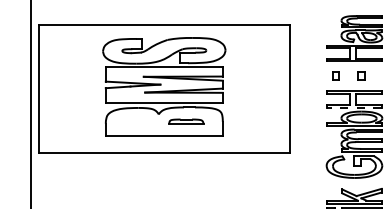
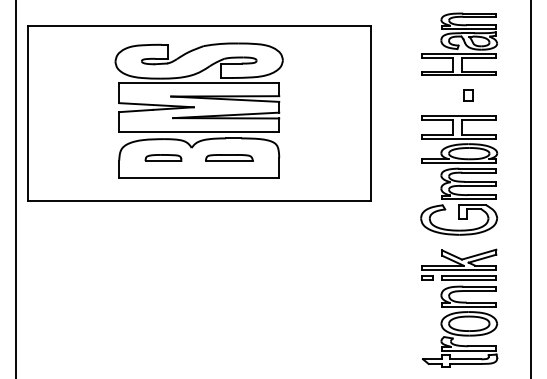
part: (335, 76) -> (433, 95), removed
line: (354, 108) -> (458, 139), dashed -> solid
part: (138, 121) -> (163, 157), added

